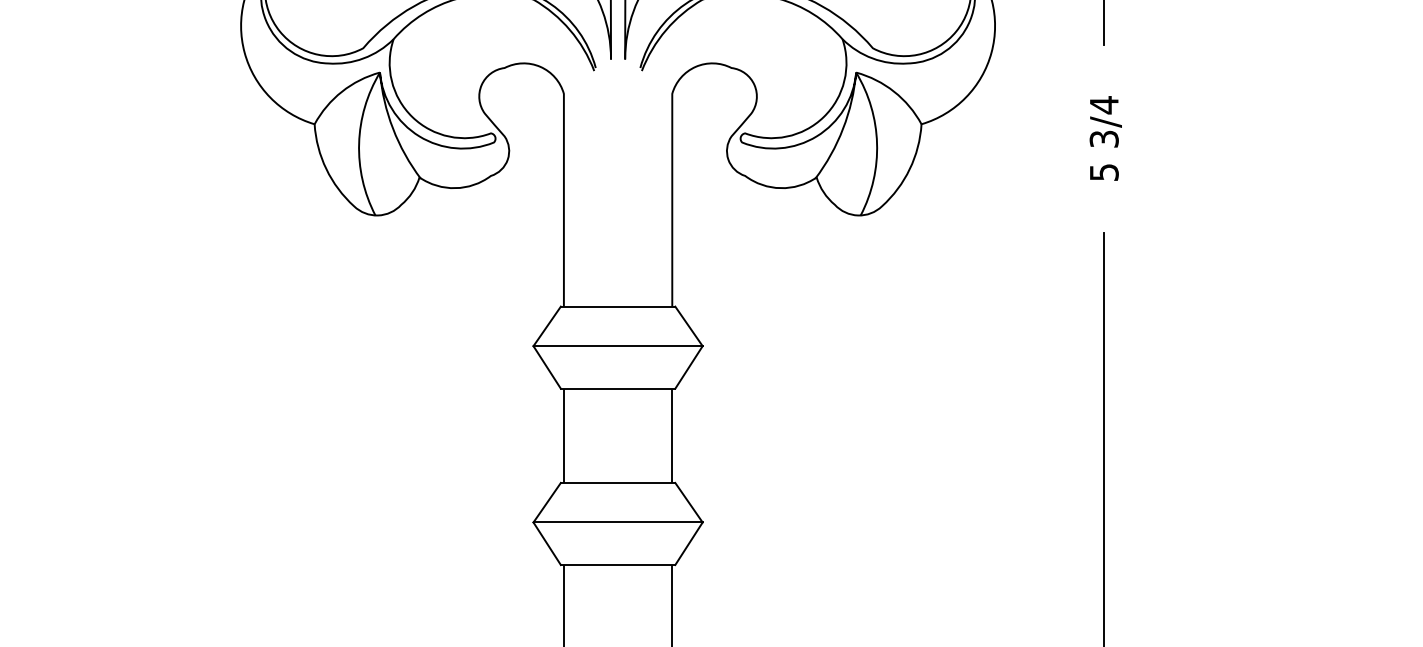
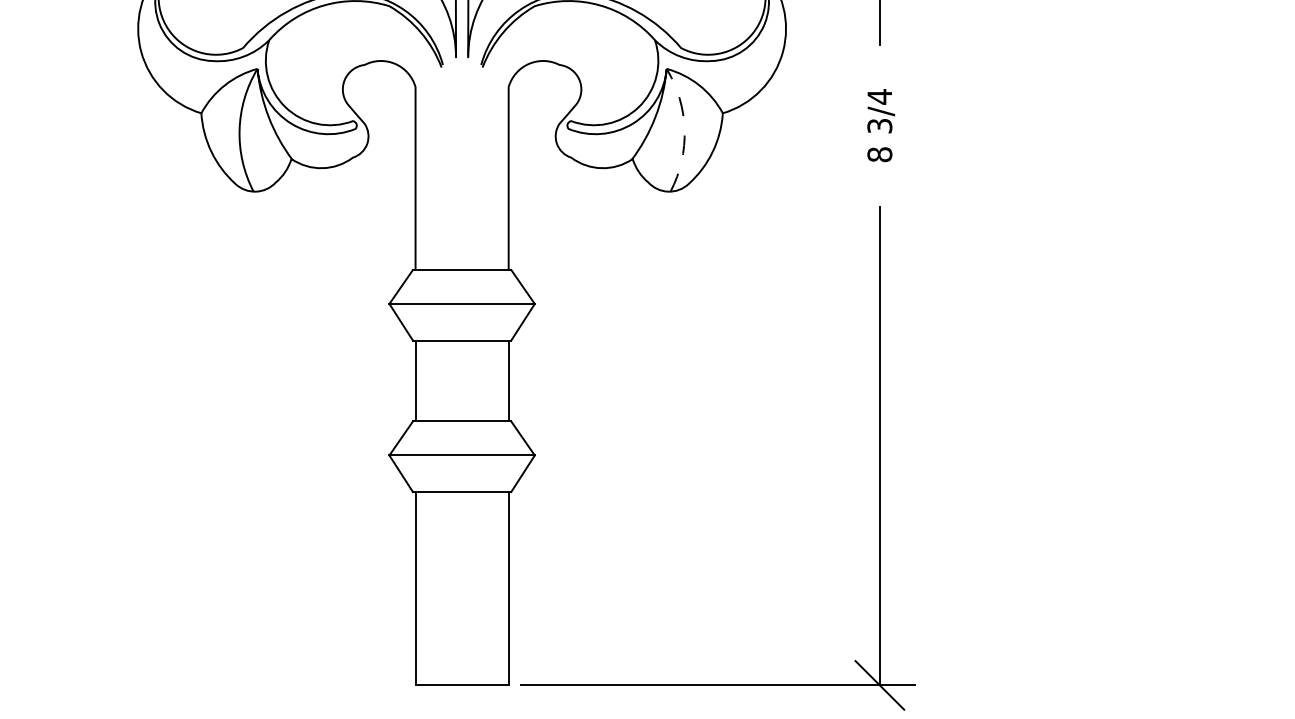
arc: (876, 143) -> (684, 129), solid -> dashed
text: (1103, 172) -> (879, 154), 5 -> 8

